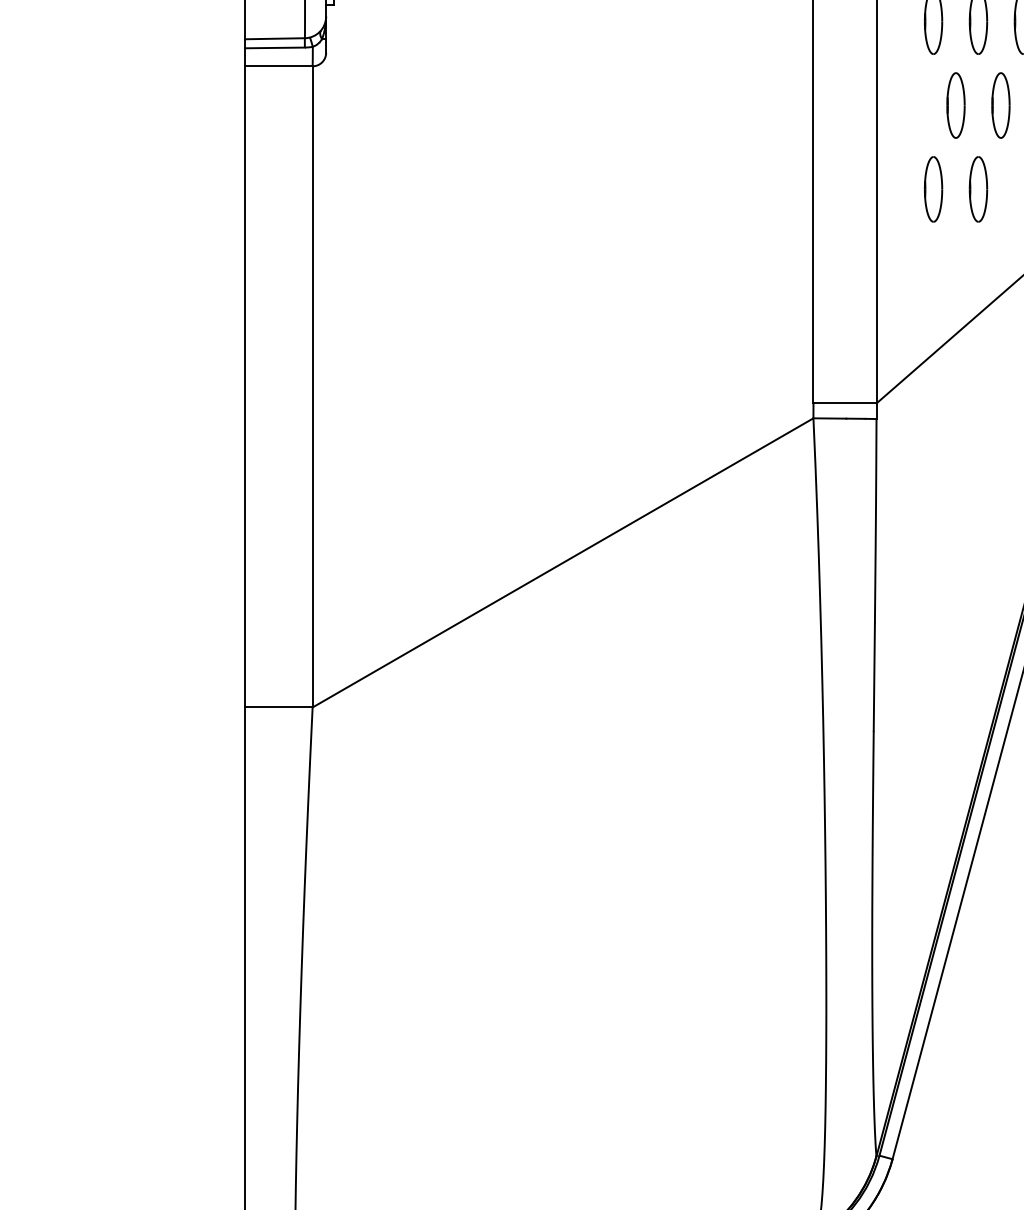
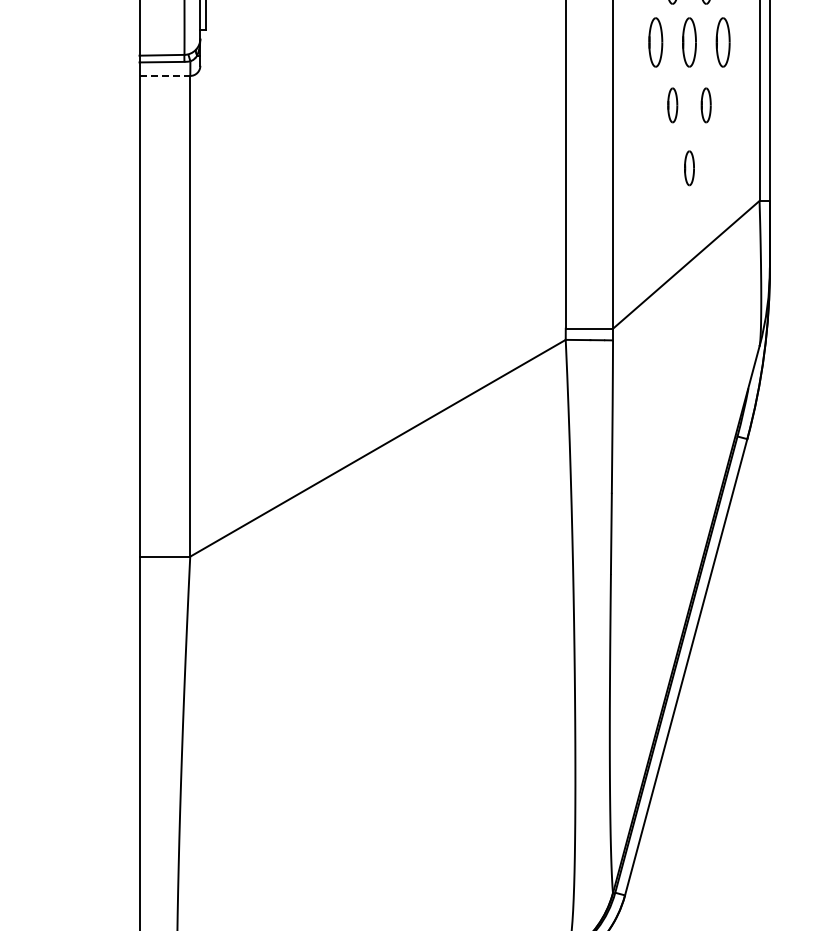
line: (279, 65) -> (165, 75), solid -> dashed
part: (955, 105) -> (672, 105), size x0.7
part: (999, 105) -> (705, 105), size x0.7
part: (933, 189) -> (655, 168), removed
part: (978, 189) -> (689, 168), size x0.7

